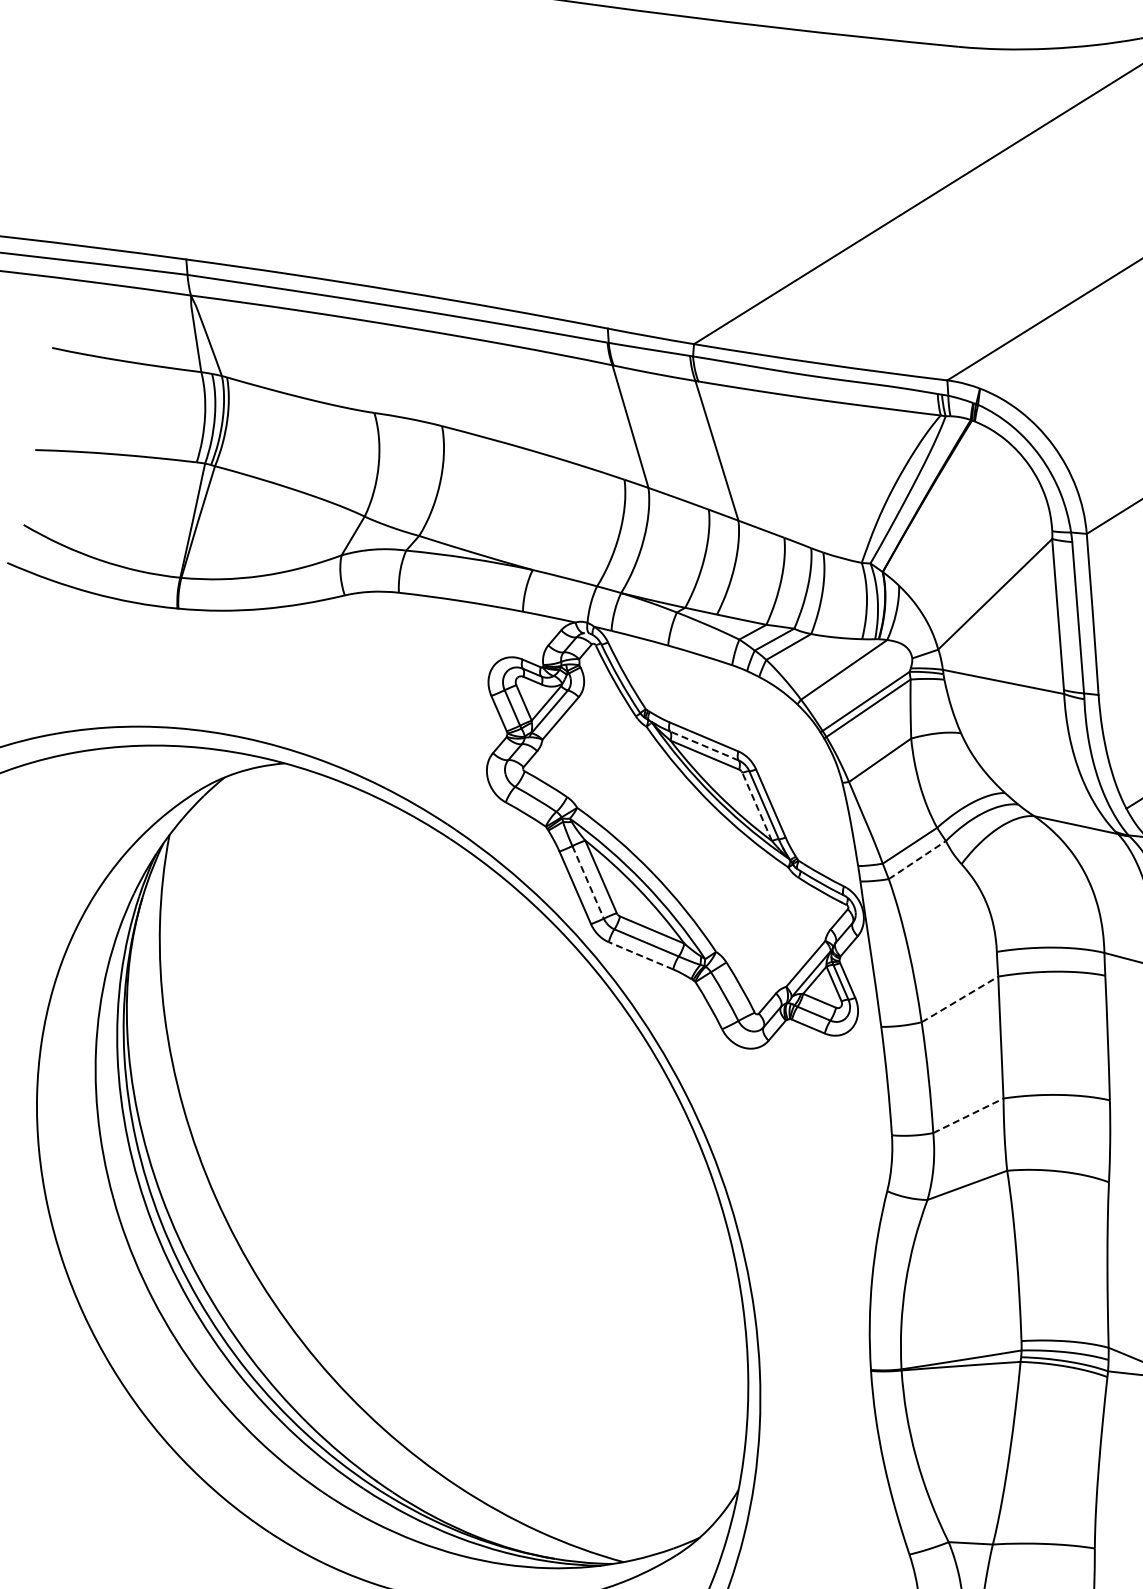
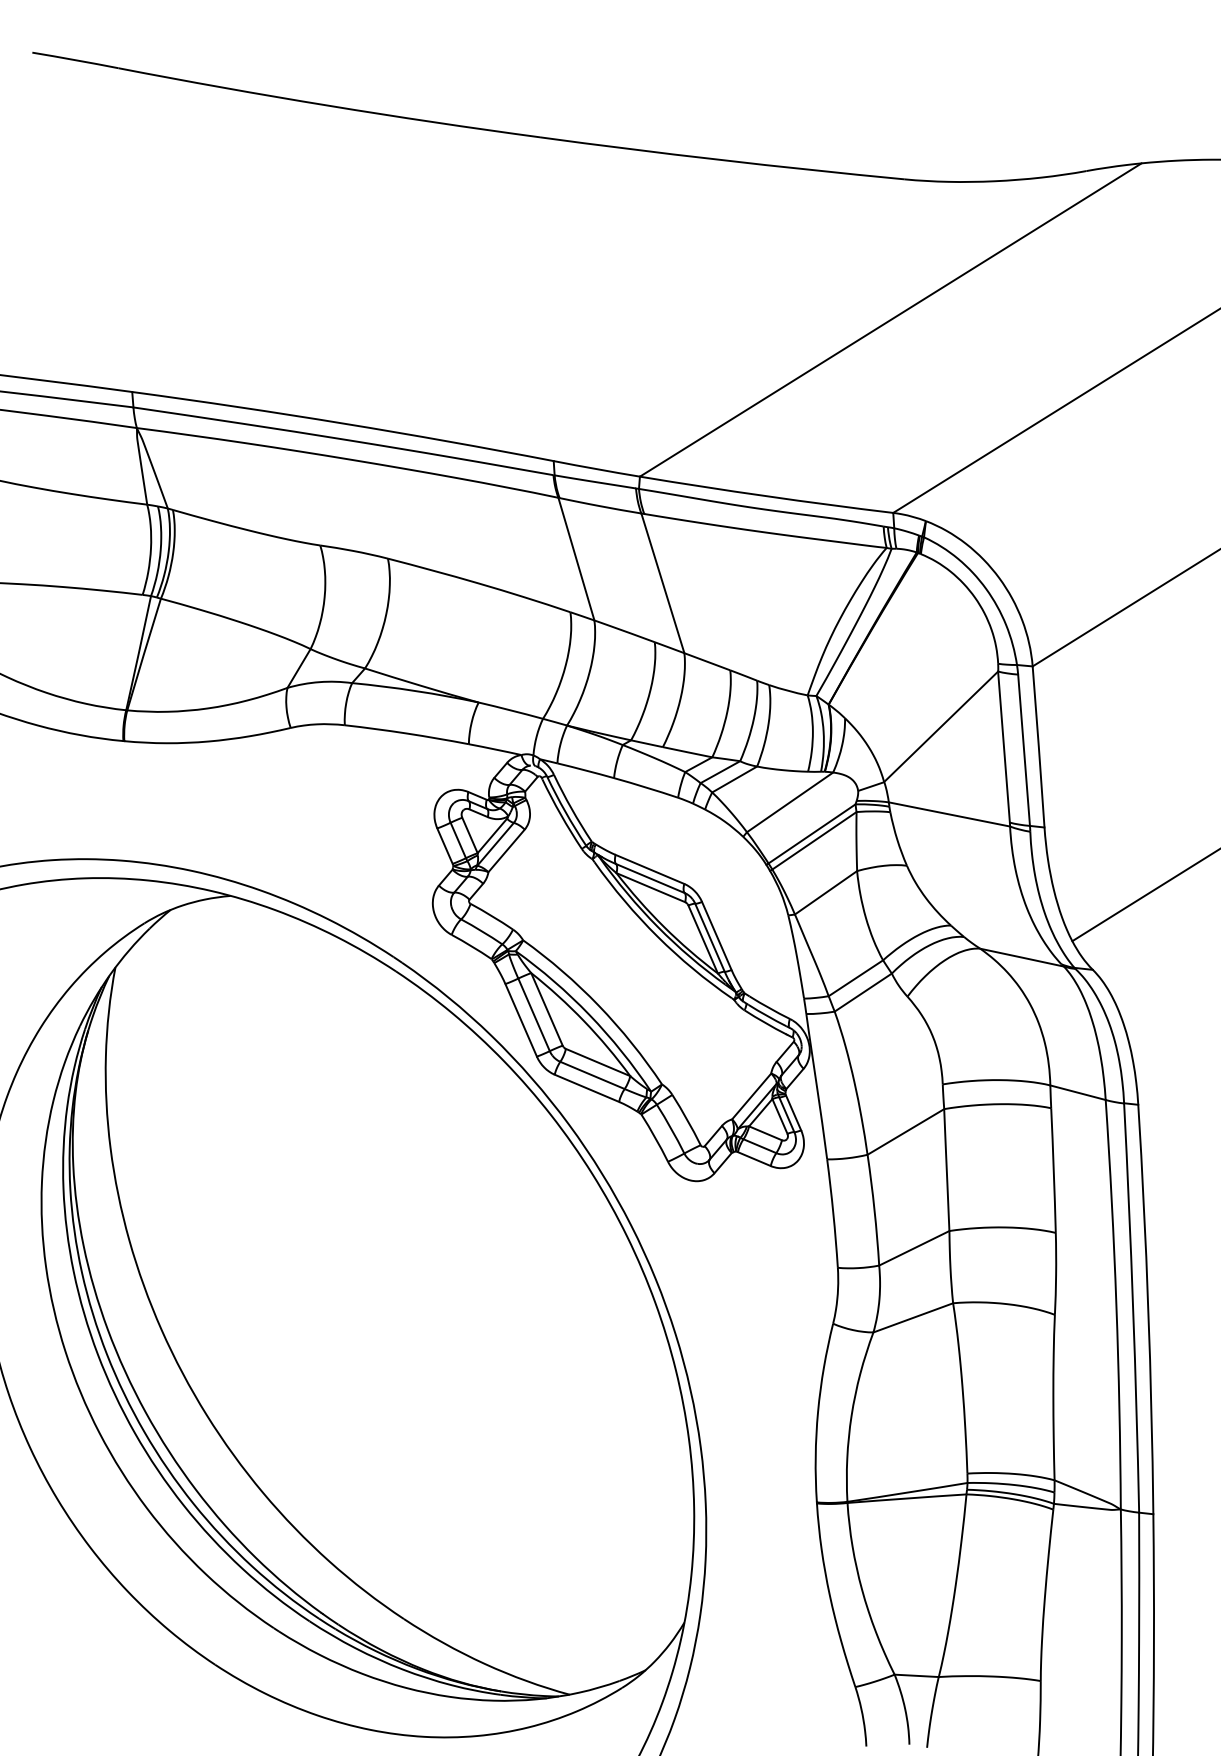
line: (703, 745) -> (649, 878), dashed -> solid
line: (756, 806) -> (702, 939), dashed -> solid
line: (917, 859) -> (863, 992), dashed -> solid
line: (588, 881) -> (534, 1014), dashed -> solid
line: (640, 955) -> (586, 1088), dashed -> solid
line: (959, 998) -> (905, 1131), dashed -> solid
line: (968, 1115) -> (914, 1248), dashed -> solid

